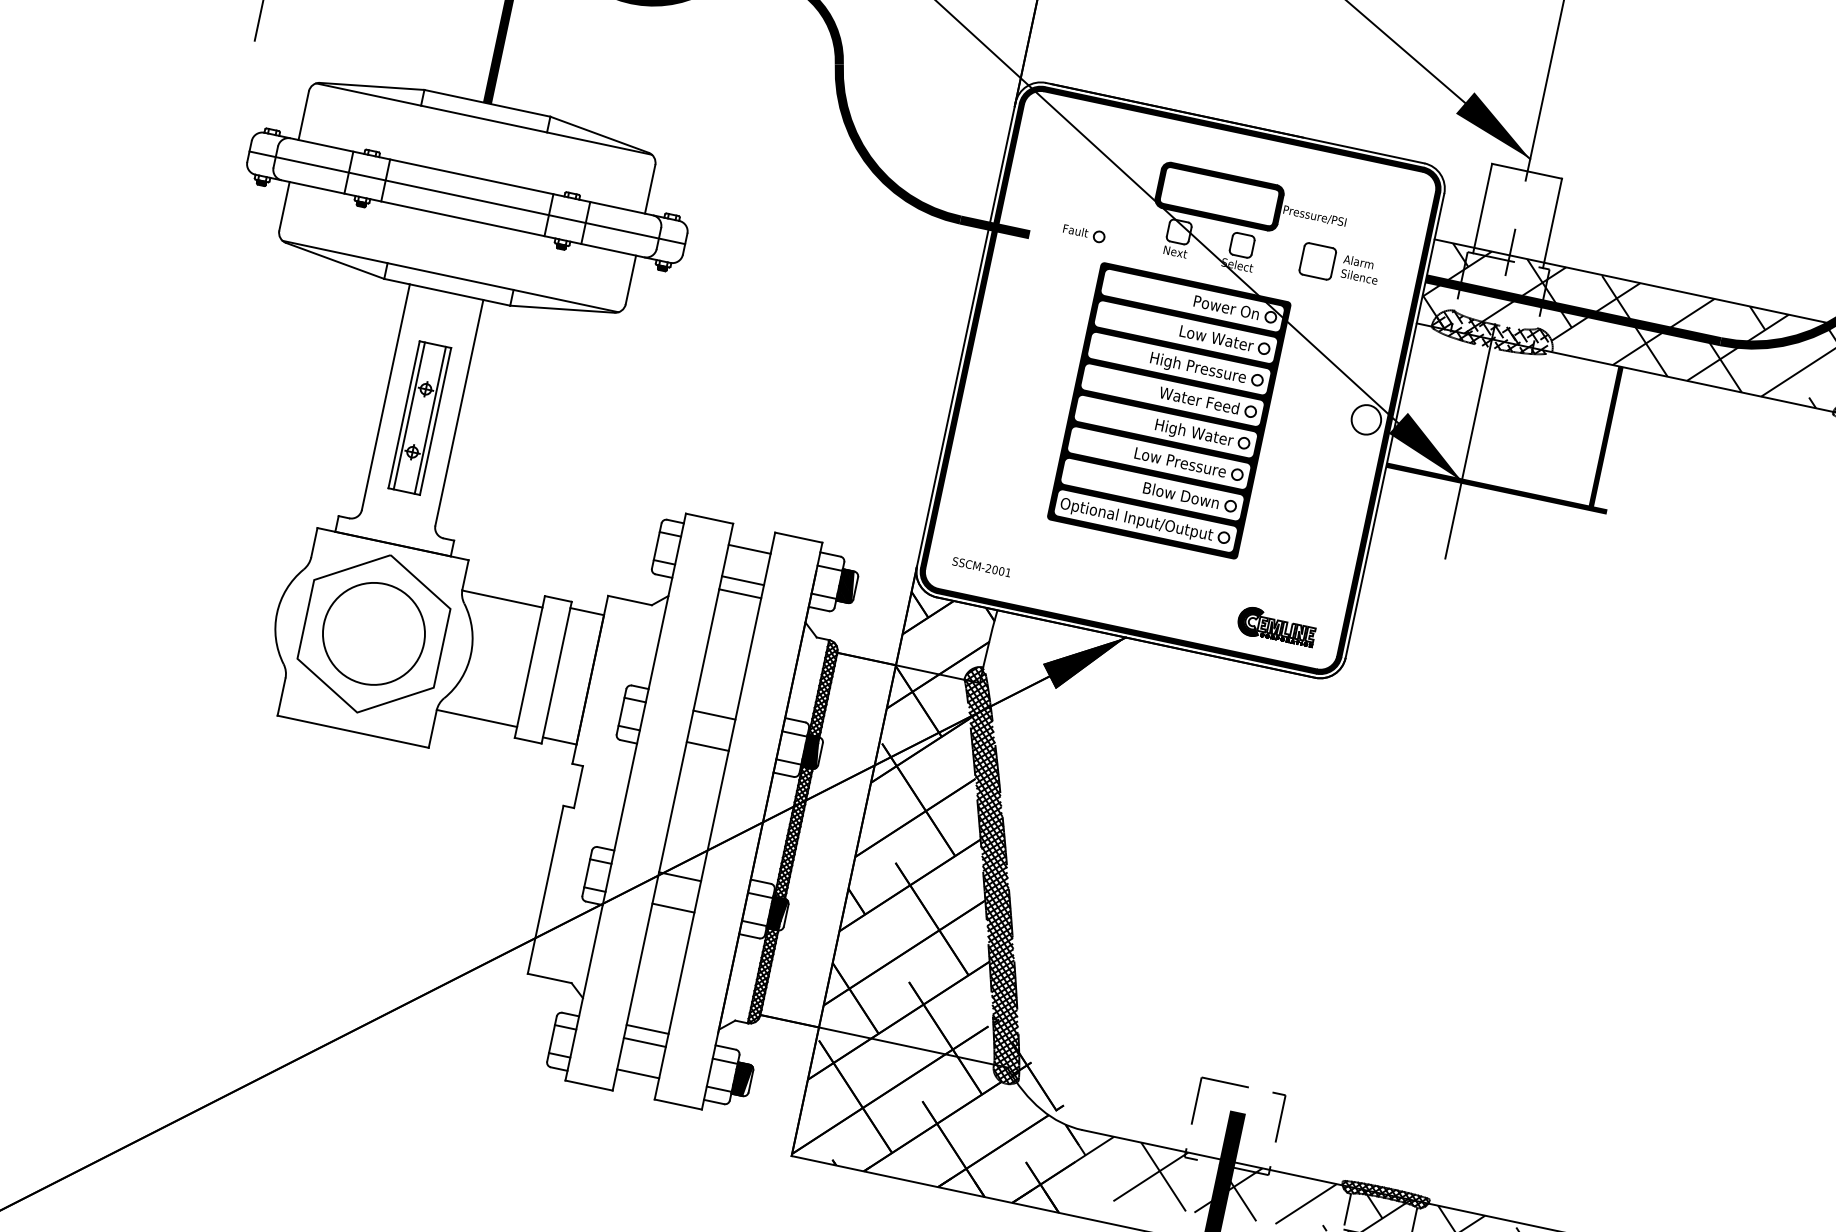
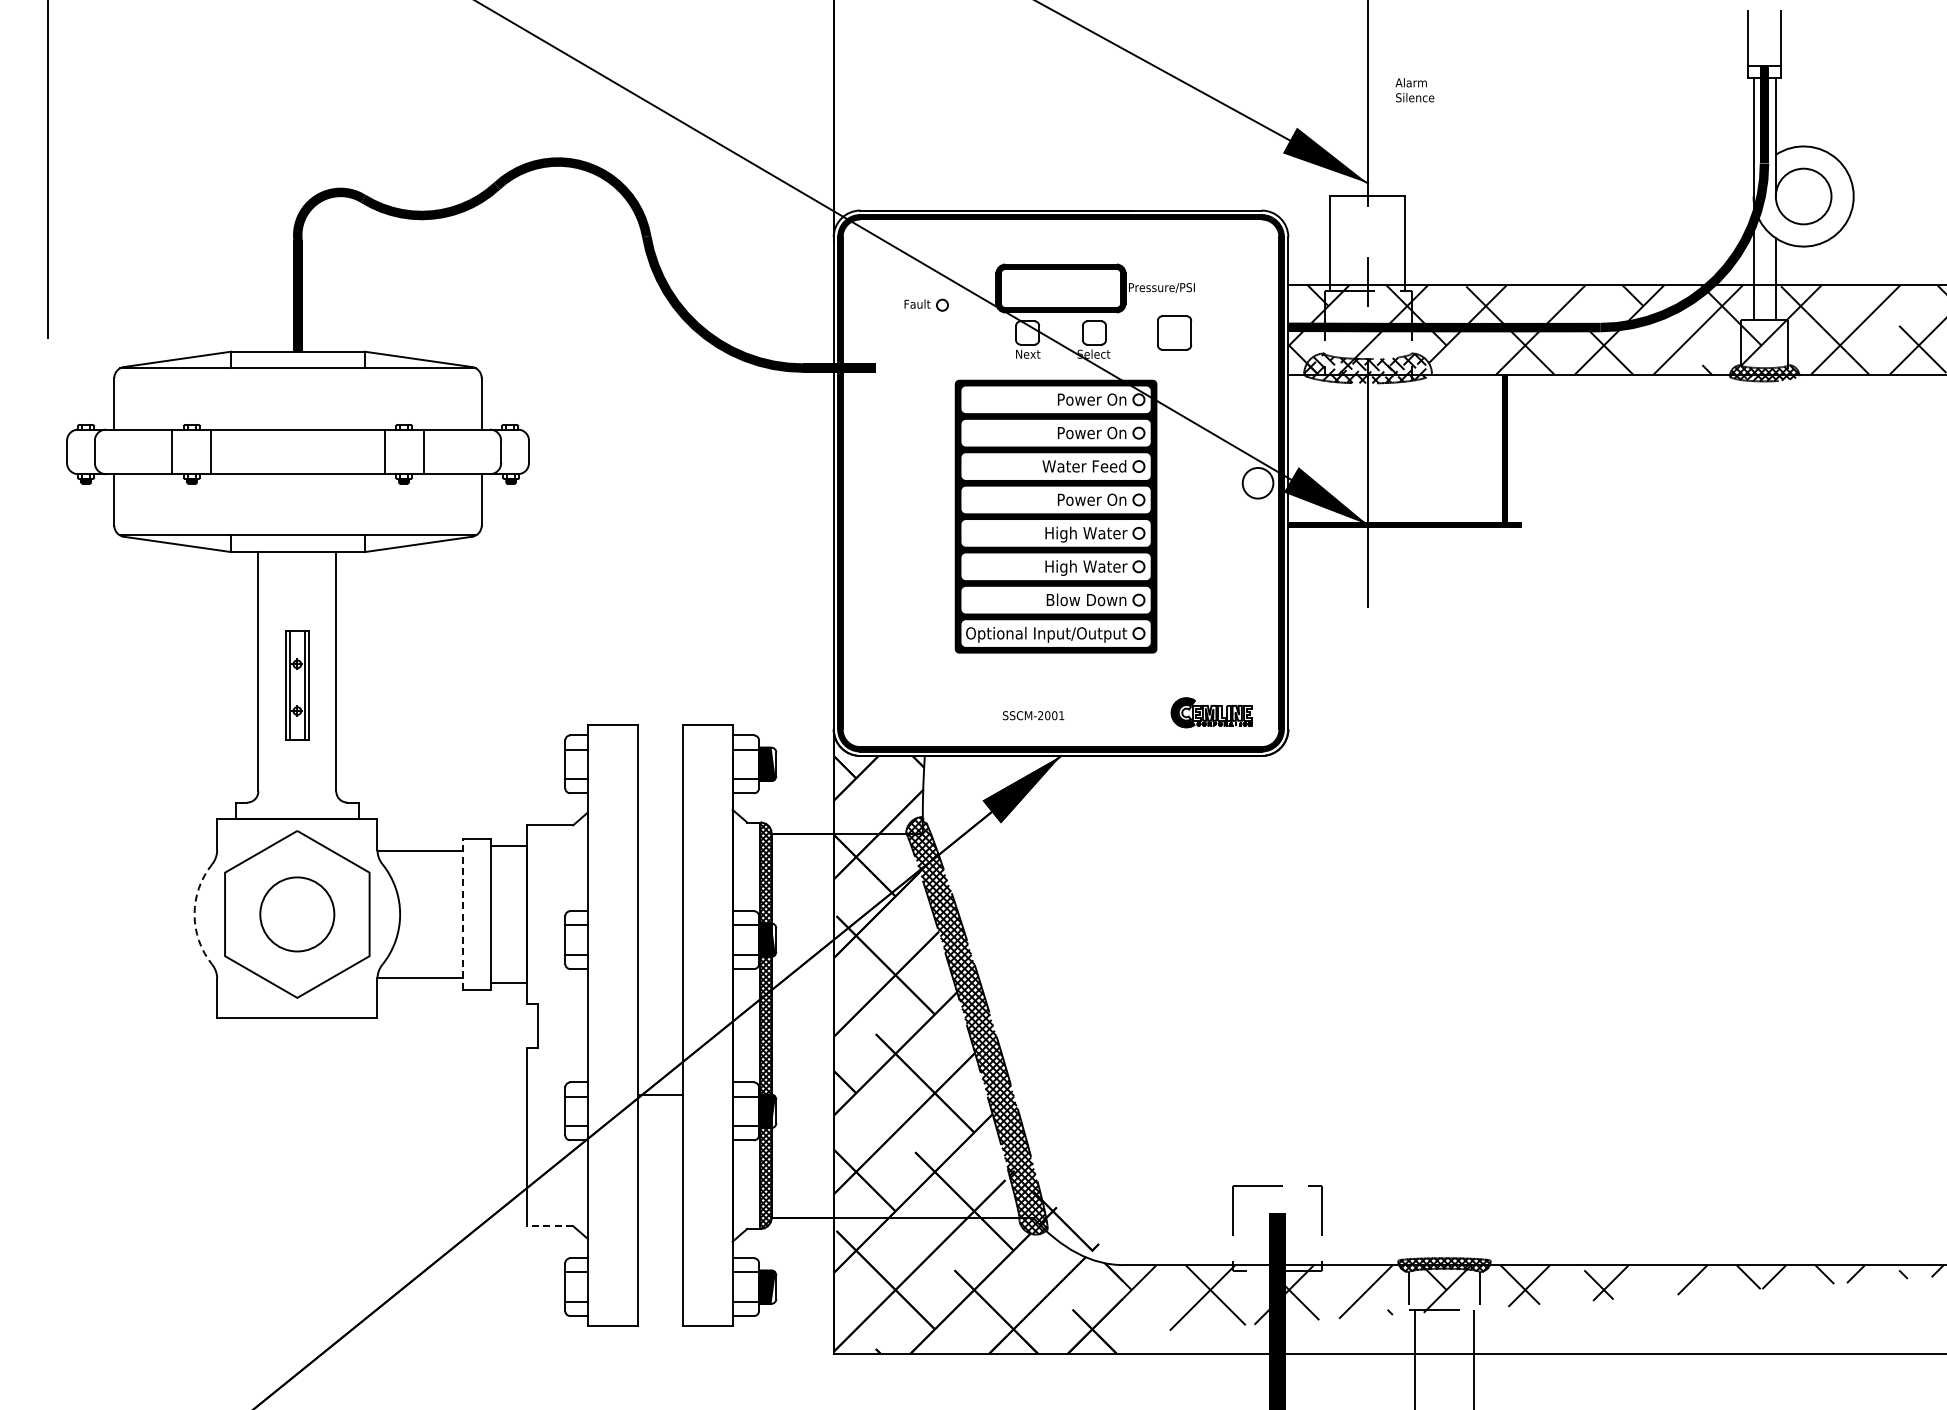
line: (467, 197) -> (298, 451), removed
part: (1084, 232) -> (926, 304), moved
text: (1360, 269) -> (1414, 90), moved
text: (1216, 337) -> (1088, 432), Low Water -> Power On
text: (1198, 368) -> (1076, 467), High Pressure -> Water Feed
text: (1199, 400) -> (1084, 499), Water Feed -> Power On
part: (420, 418) -> (297, 685), size x0.7
text: (1180, 463) -> (1078, 567), Low Pressure -> High Water
line: (749, 549) -> (660, 747), removed
text: (981, 566) -> (1033, 715), moved
line: (743, 580) -> (660, 780), removed
line: (740, 593) -> (660, 794), removed
arc: (276, 613) -> (194, 914), solid -> dashed
circle: (374, 633) -> (297, 914), size x0.7
line: (529, 666) -> (462, 913), solid -> dashed
line: (714, 715) -> (660, 923), removed
line: (708, 746) -> (660, 956), removed
line: (673, 908) -> (660, 1128), removed
line: (549, 978) -> (549, 1226), solid -> dashed
line: (647, 1029) -> (660, 1256), removed
line: (645, 1042) -> (660, 1270), removed
line: (638, 1073) -> (660, 1303), removed

